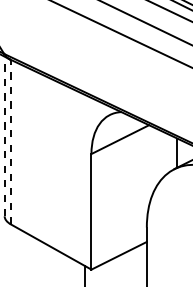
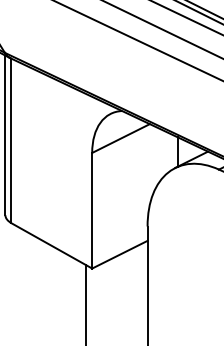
line: (4, 136) -> (5, 135), dashed -> solid
line: (10, 141) -> (11, 140), dashed -> solid

